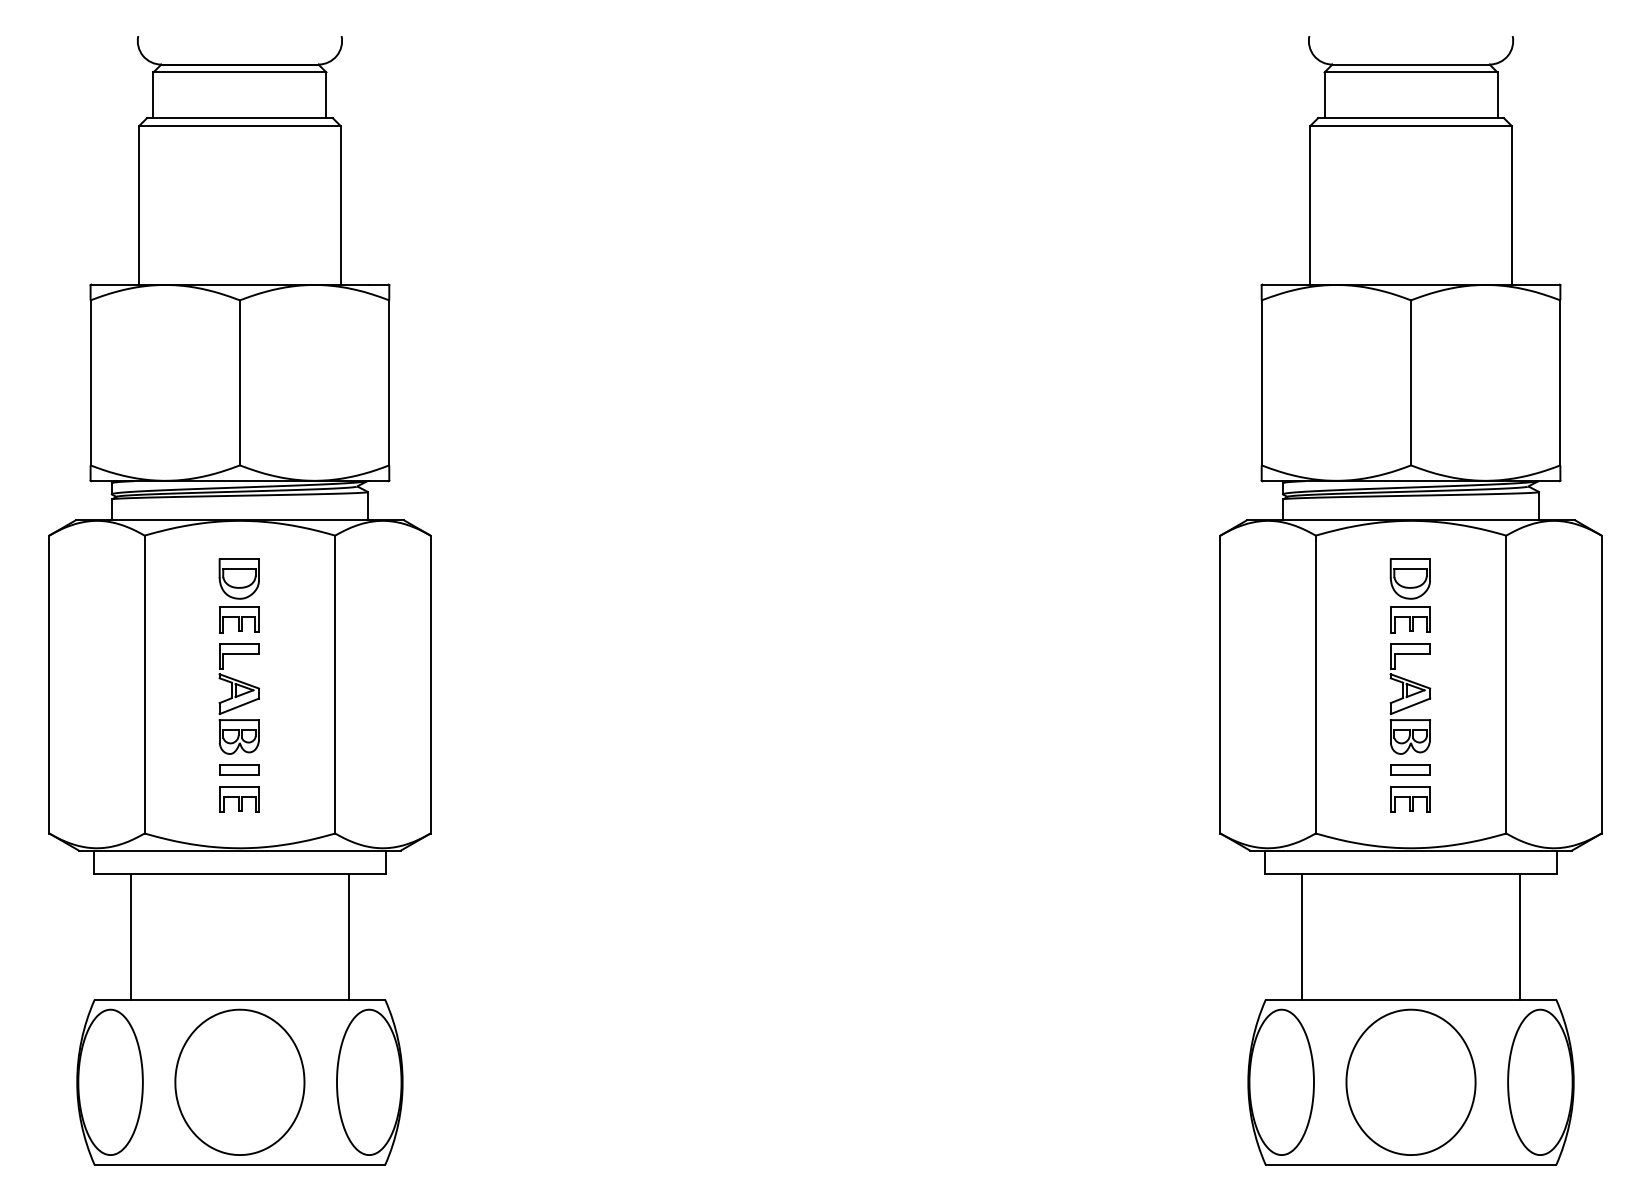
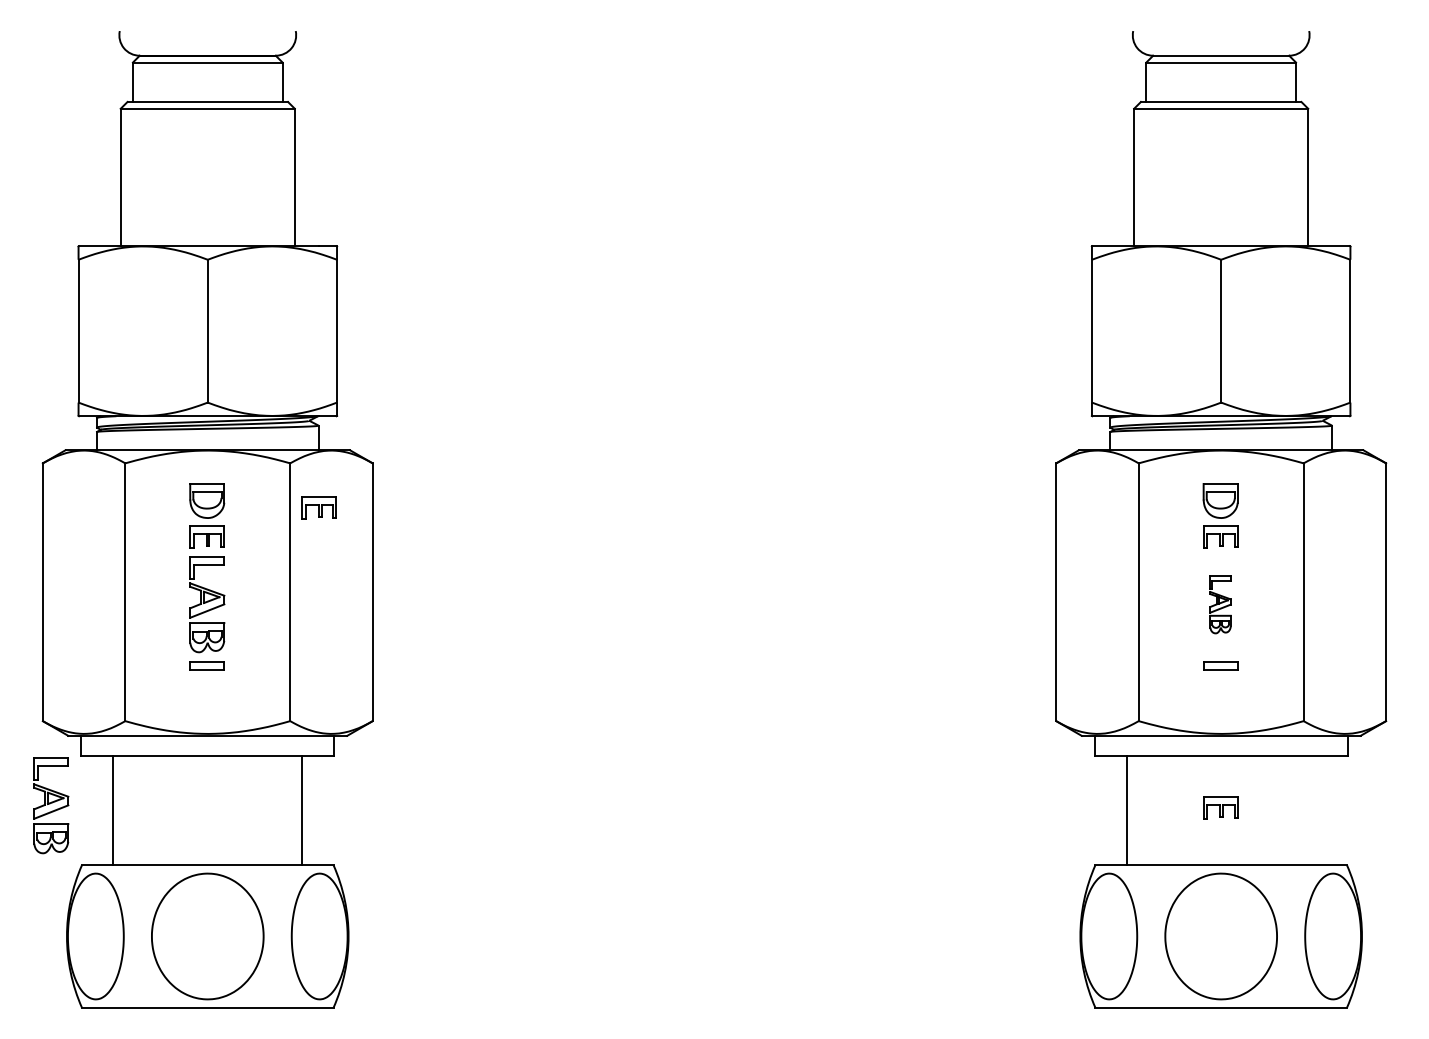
part: (1410, 698) -> (1220, 604), size x0.6
part: (238, 799) -> (318, 507), moved
part: (1410, 799) -> (1220, 807), moved
part: (59, 931) -> (51, 805), added
line: (1520, 936) -> (1315, 810), removed

